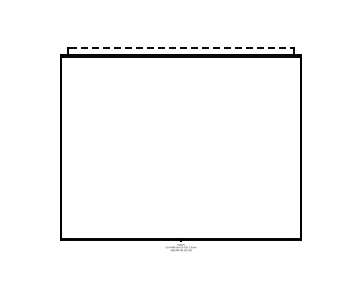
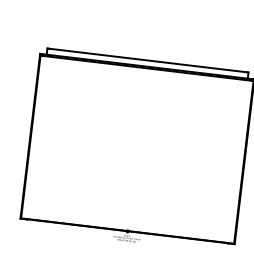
line: (181, 47) -> (148, 60), dashed -> solid

